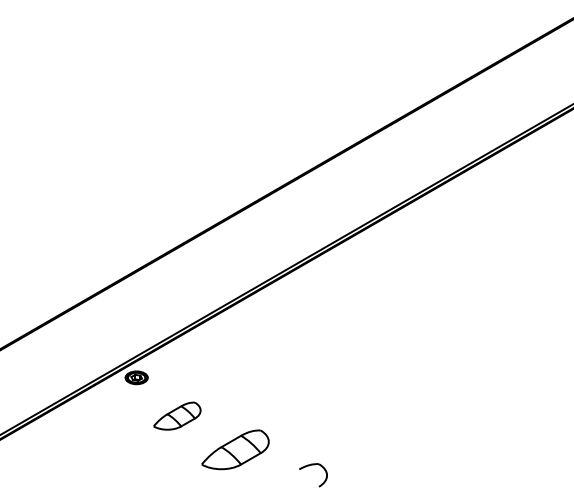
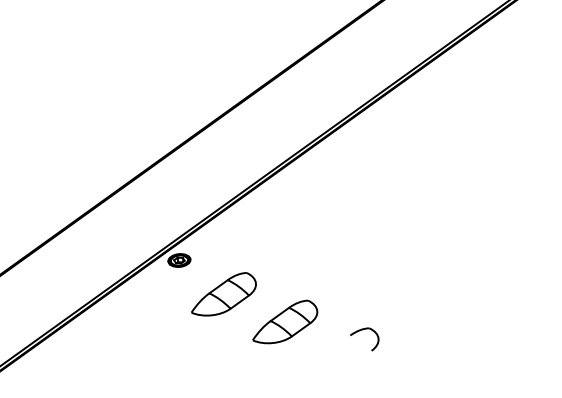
part: (177, 415) -> (223, 293), size x1.43

